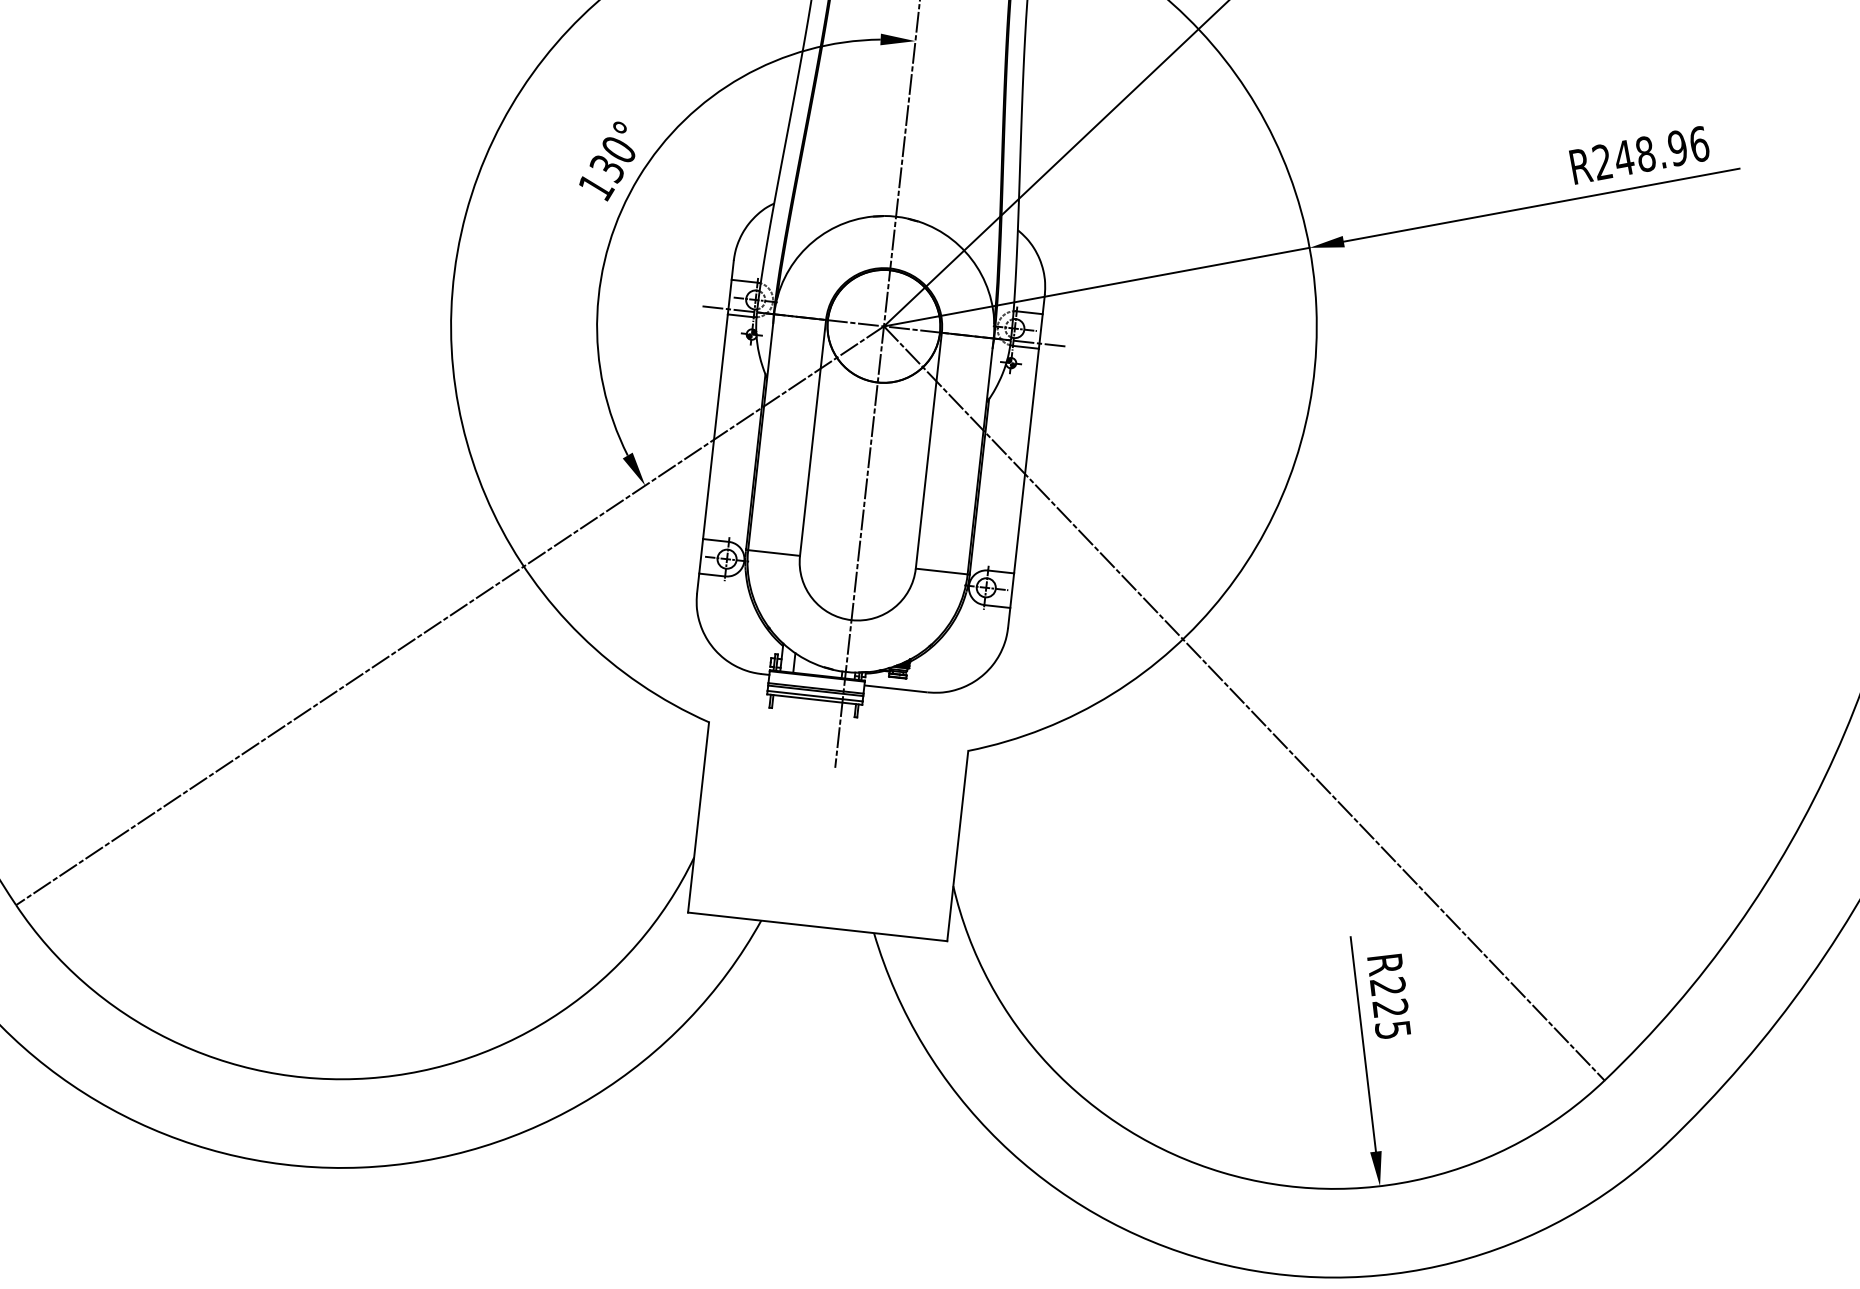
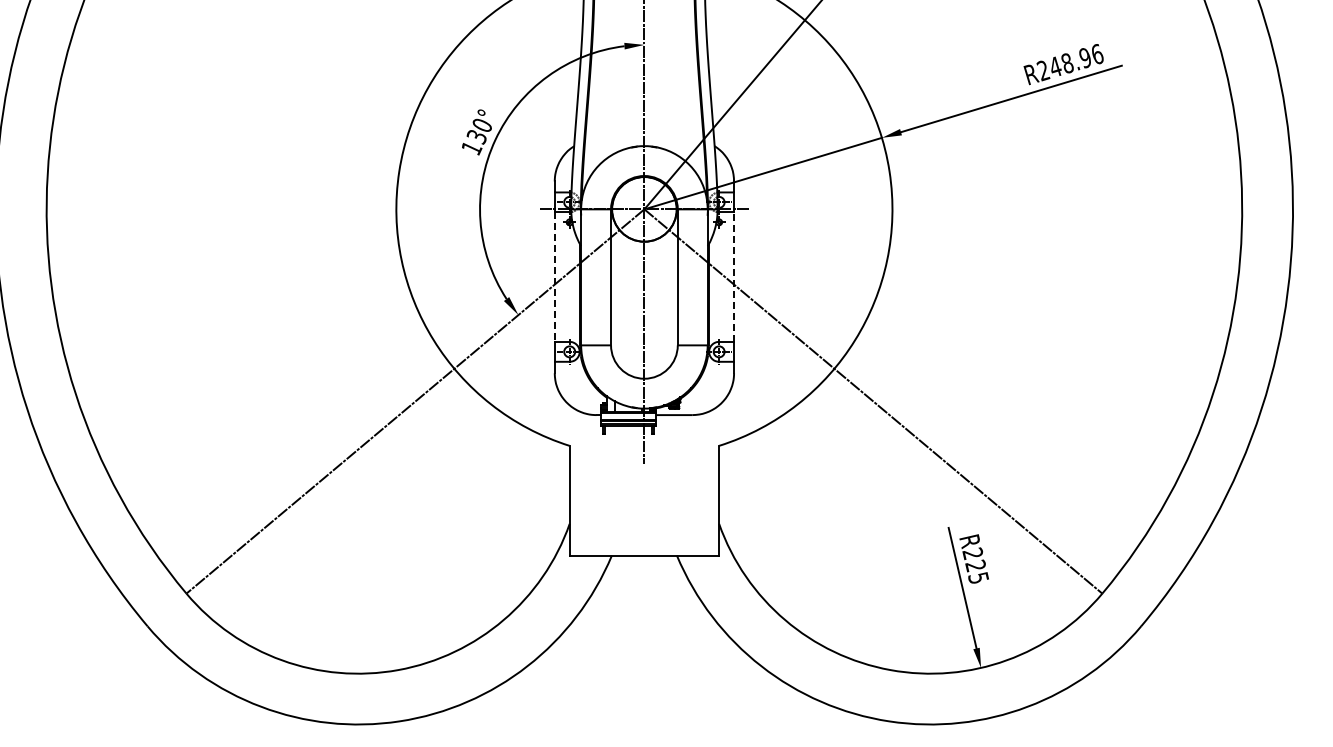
line: (714, 427) -> (554, 277), solid -> dashed
line: (1027, 461) -> (734, 277), solid -> dashed

